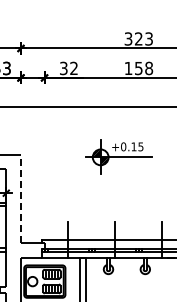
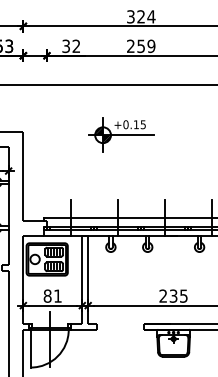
text: (149, 38) -> (151, 16), 323 -> 324
text: (139, 67) -> (141, 45), 158 -> 259
line: (21, 198) -> (23, 176), dashed -> solid

